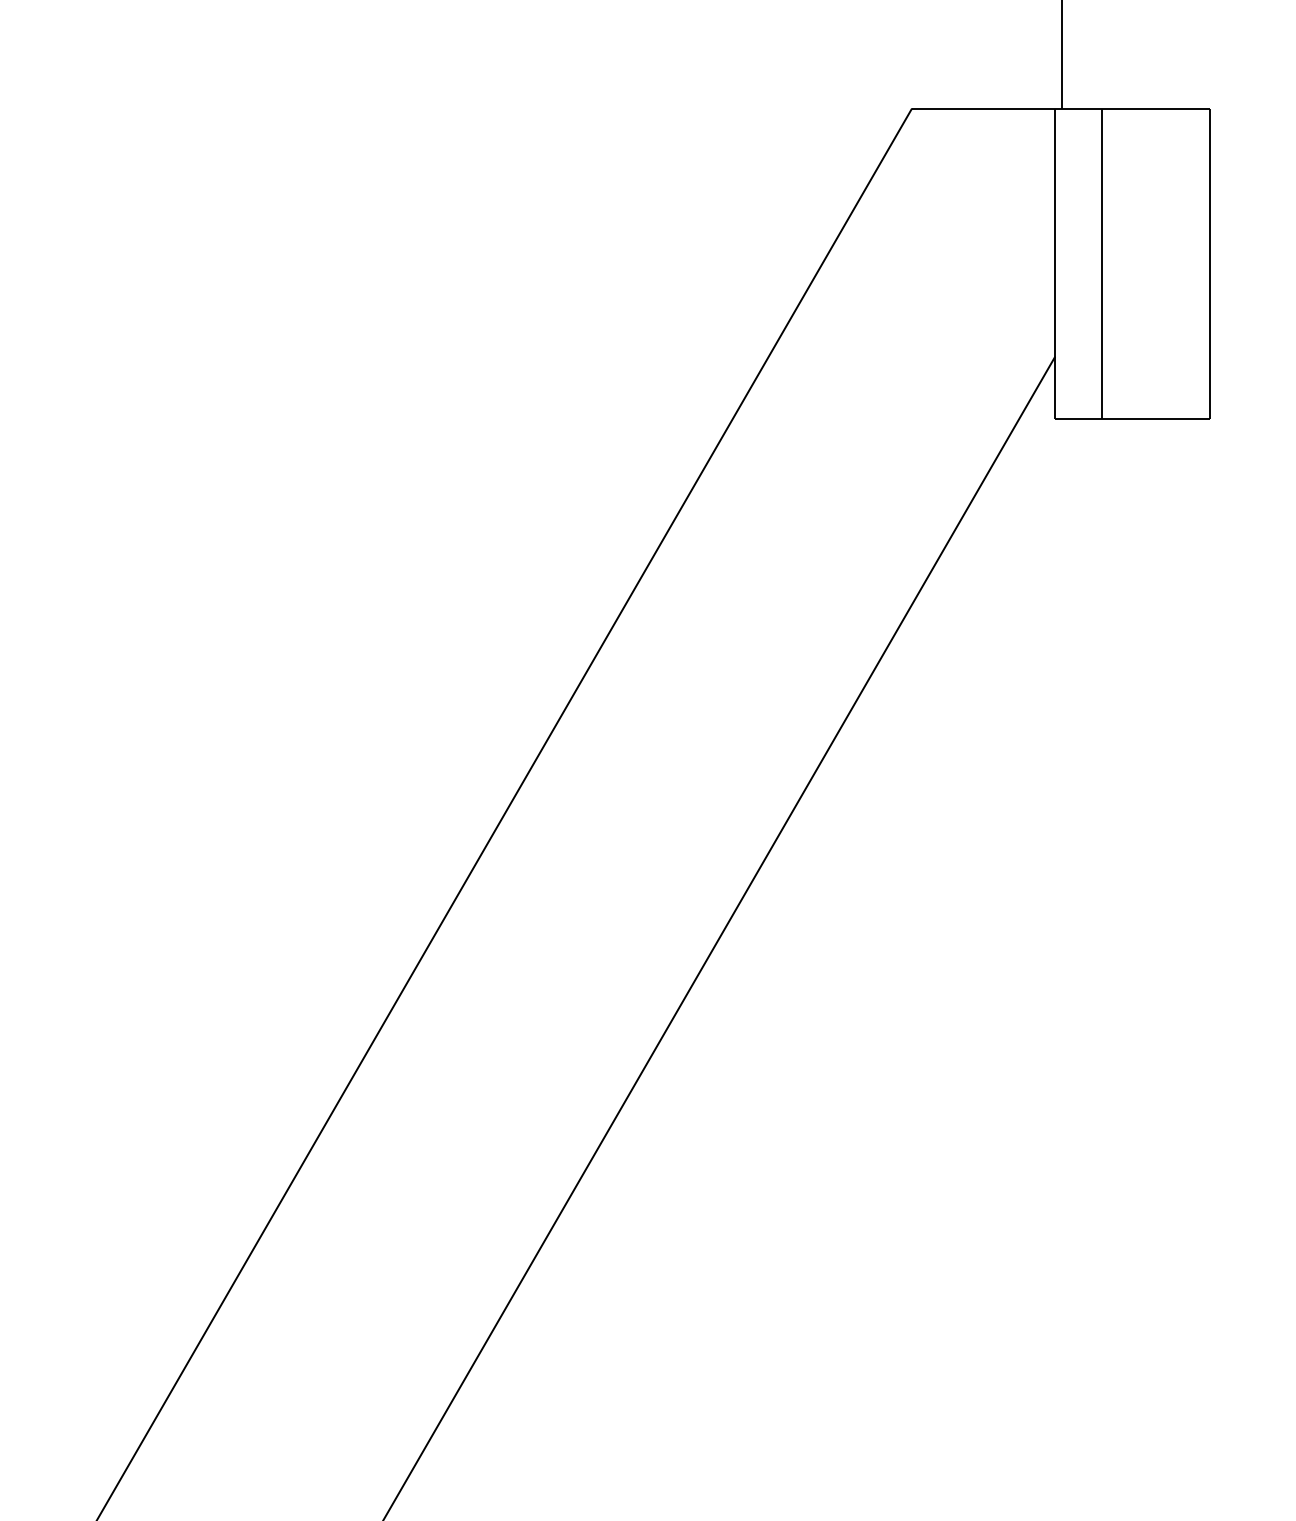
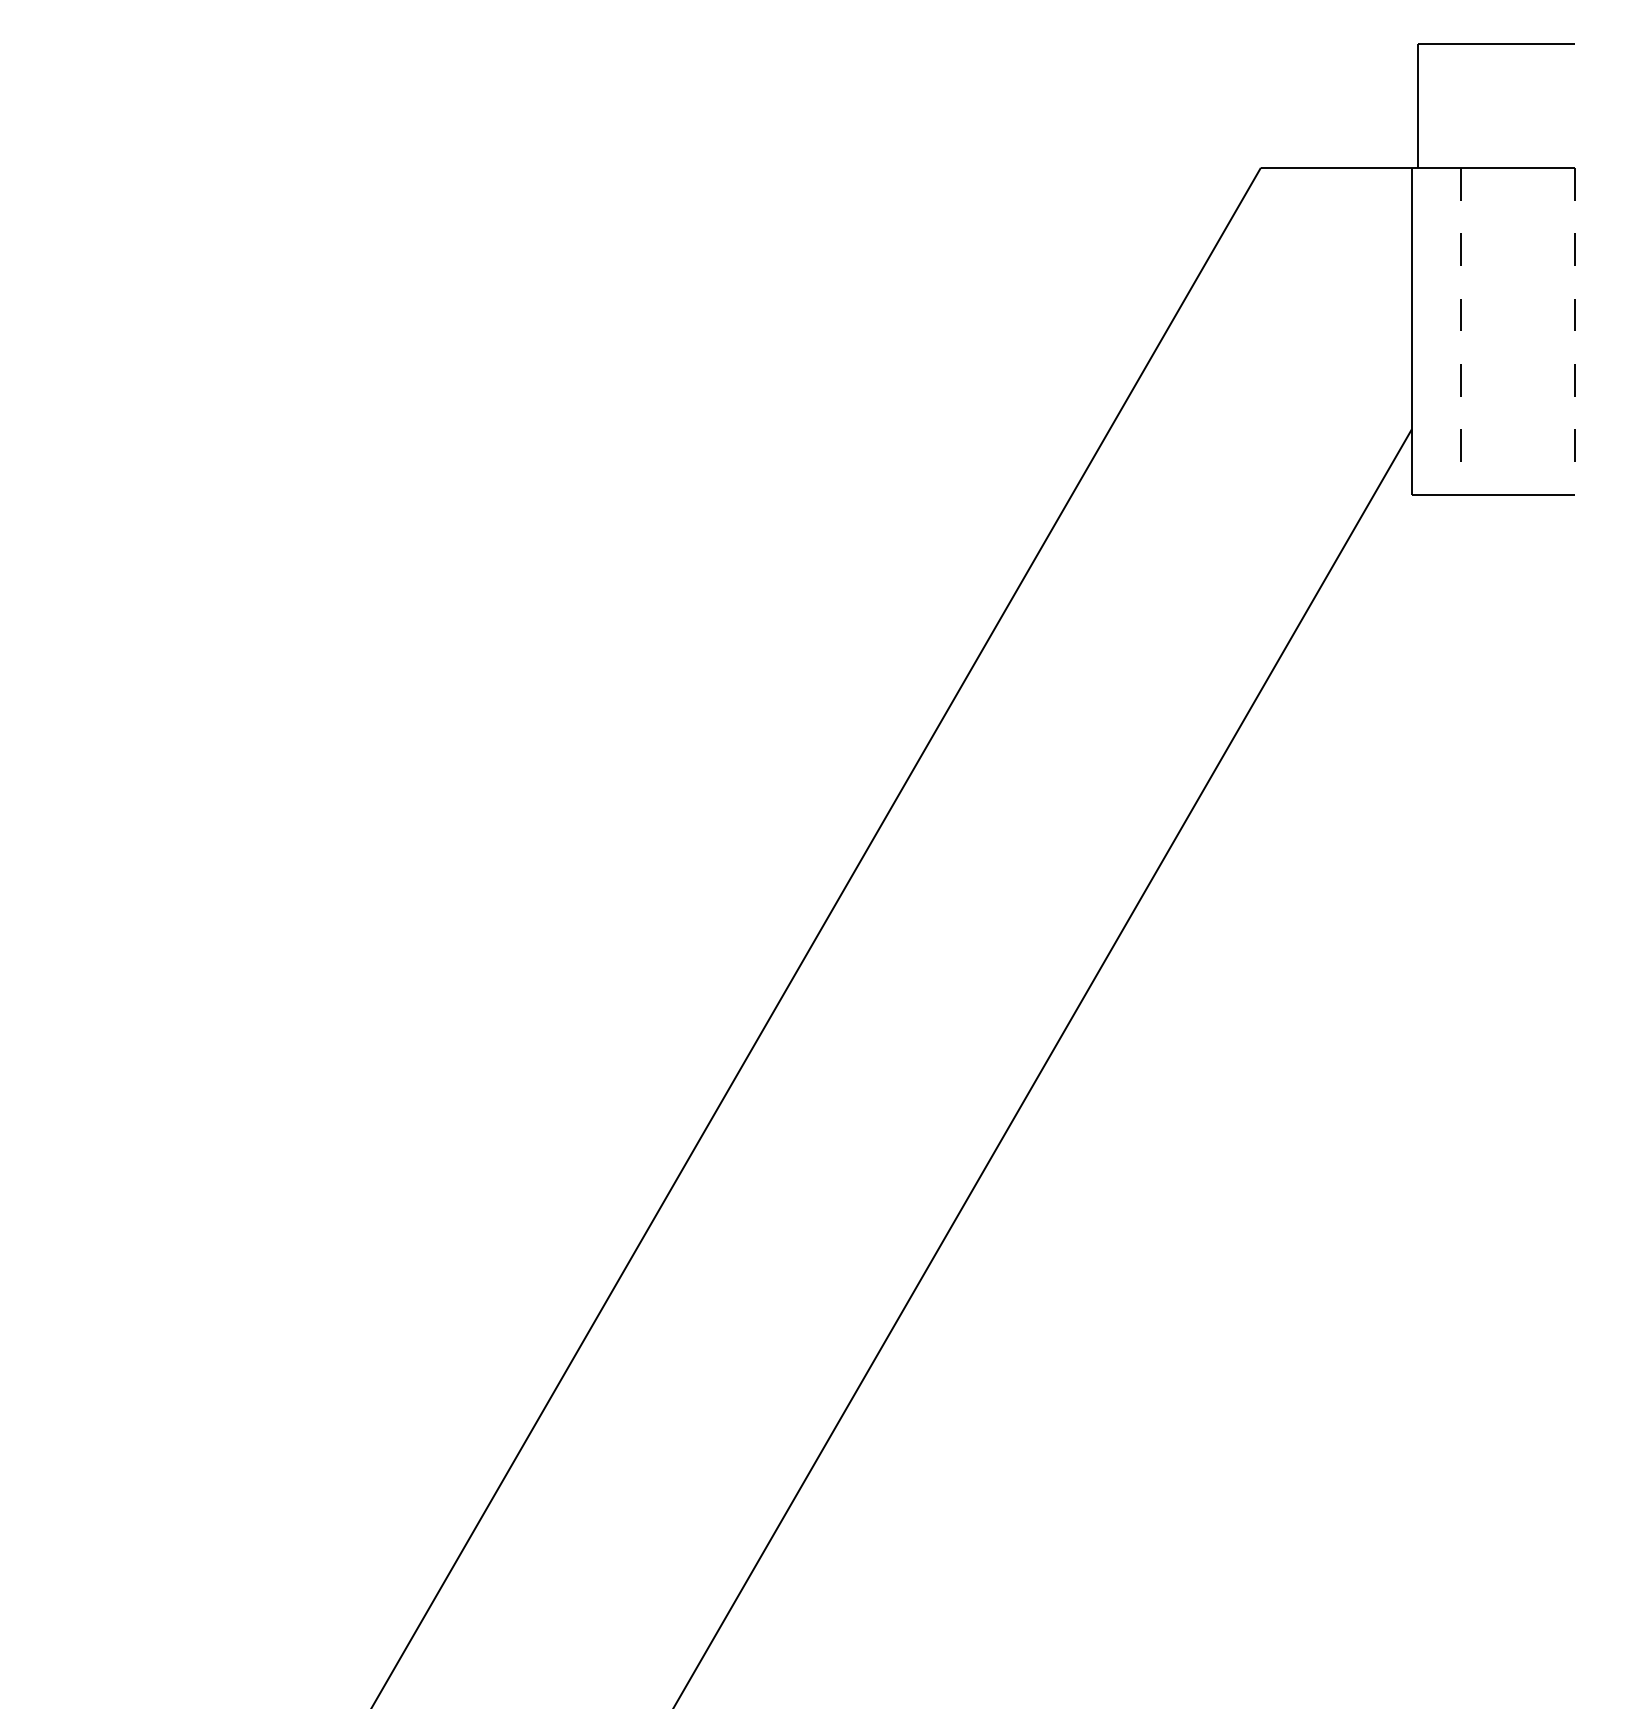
line: (1101, 263) -> (1460, 331), solid -> dashed
line: (1210, 263) -> (1575, 331), solid -> dashed

